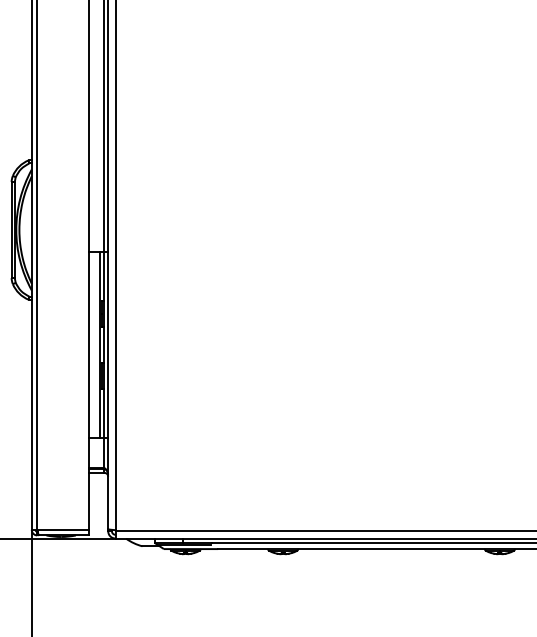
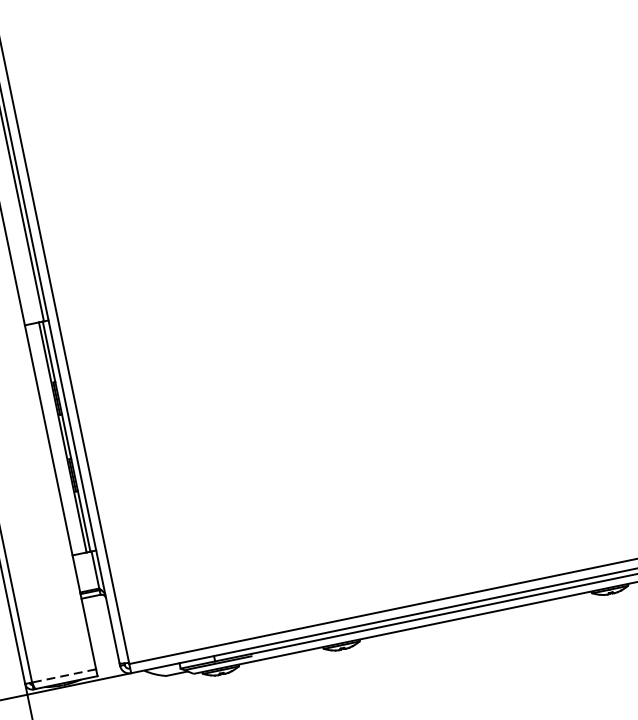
line: (63, 529) -> (64, 675), solid -> dashed

